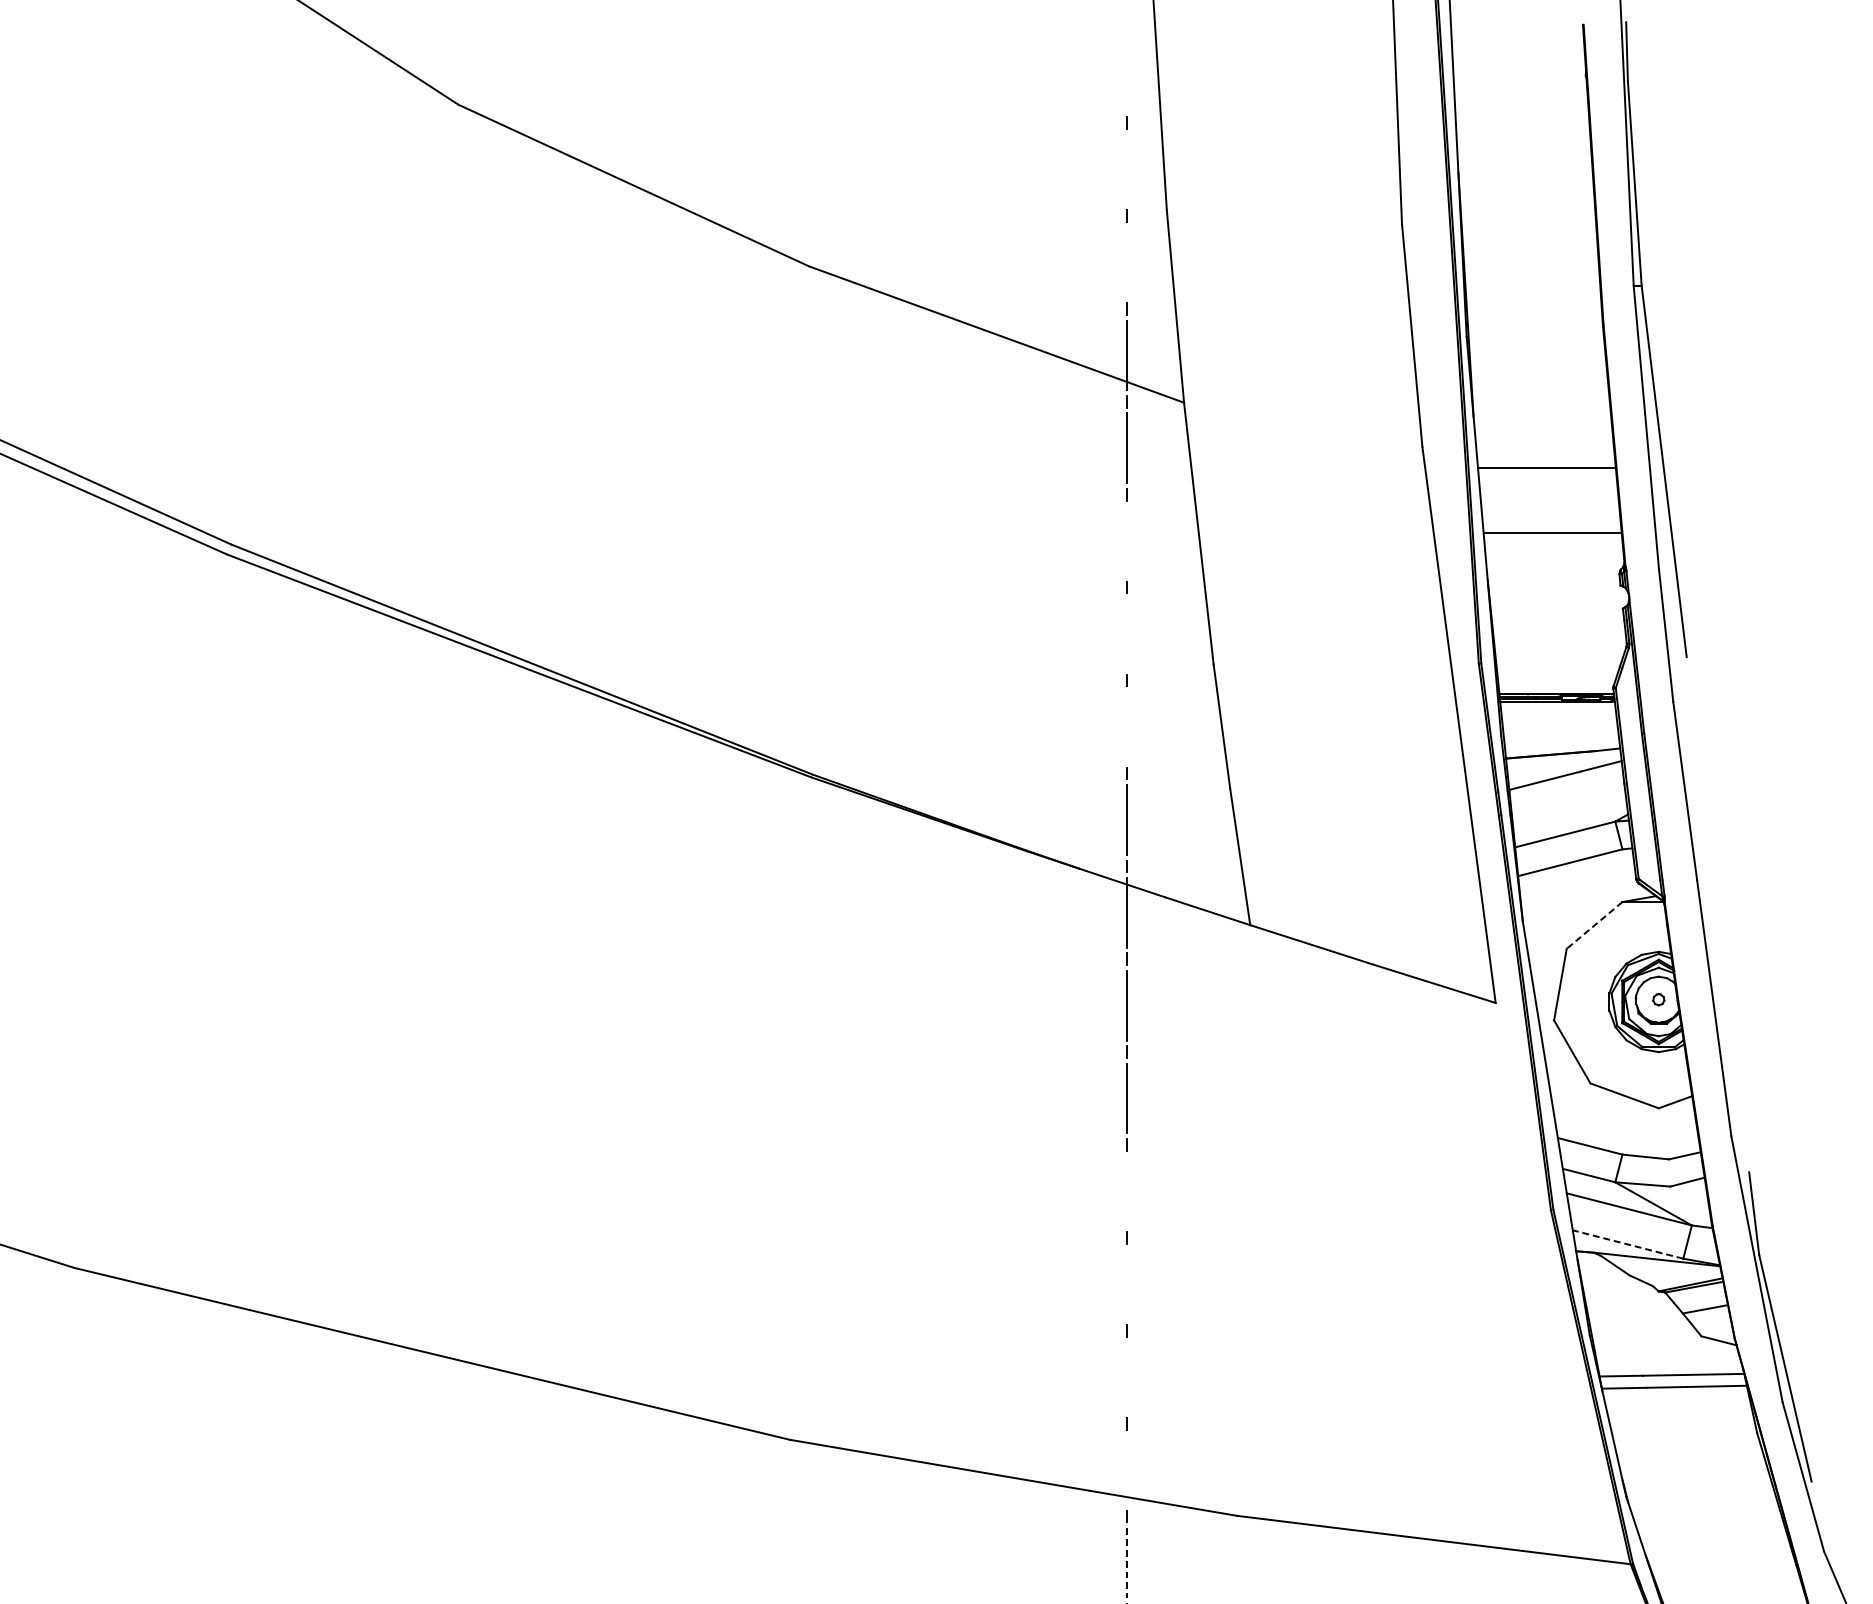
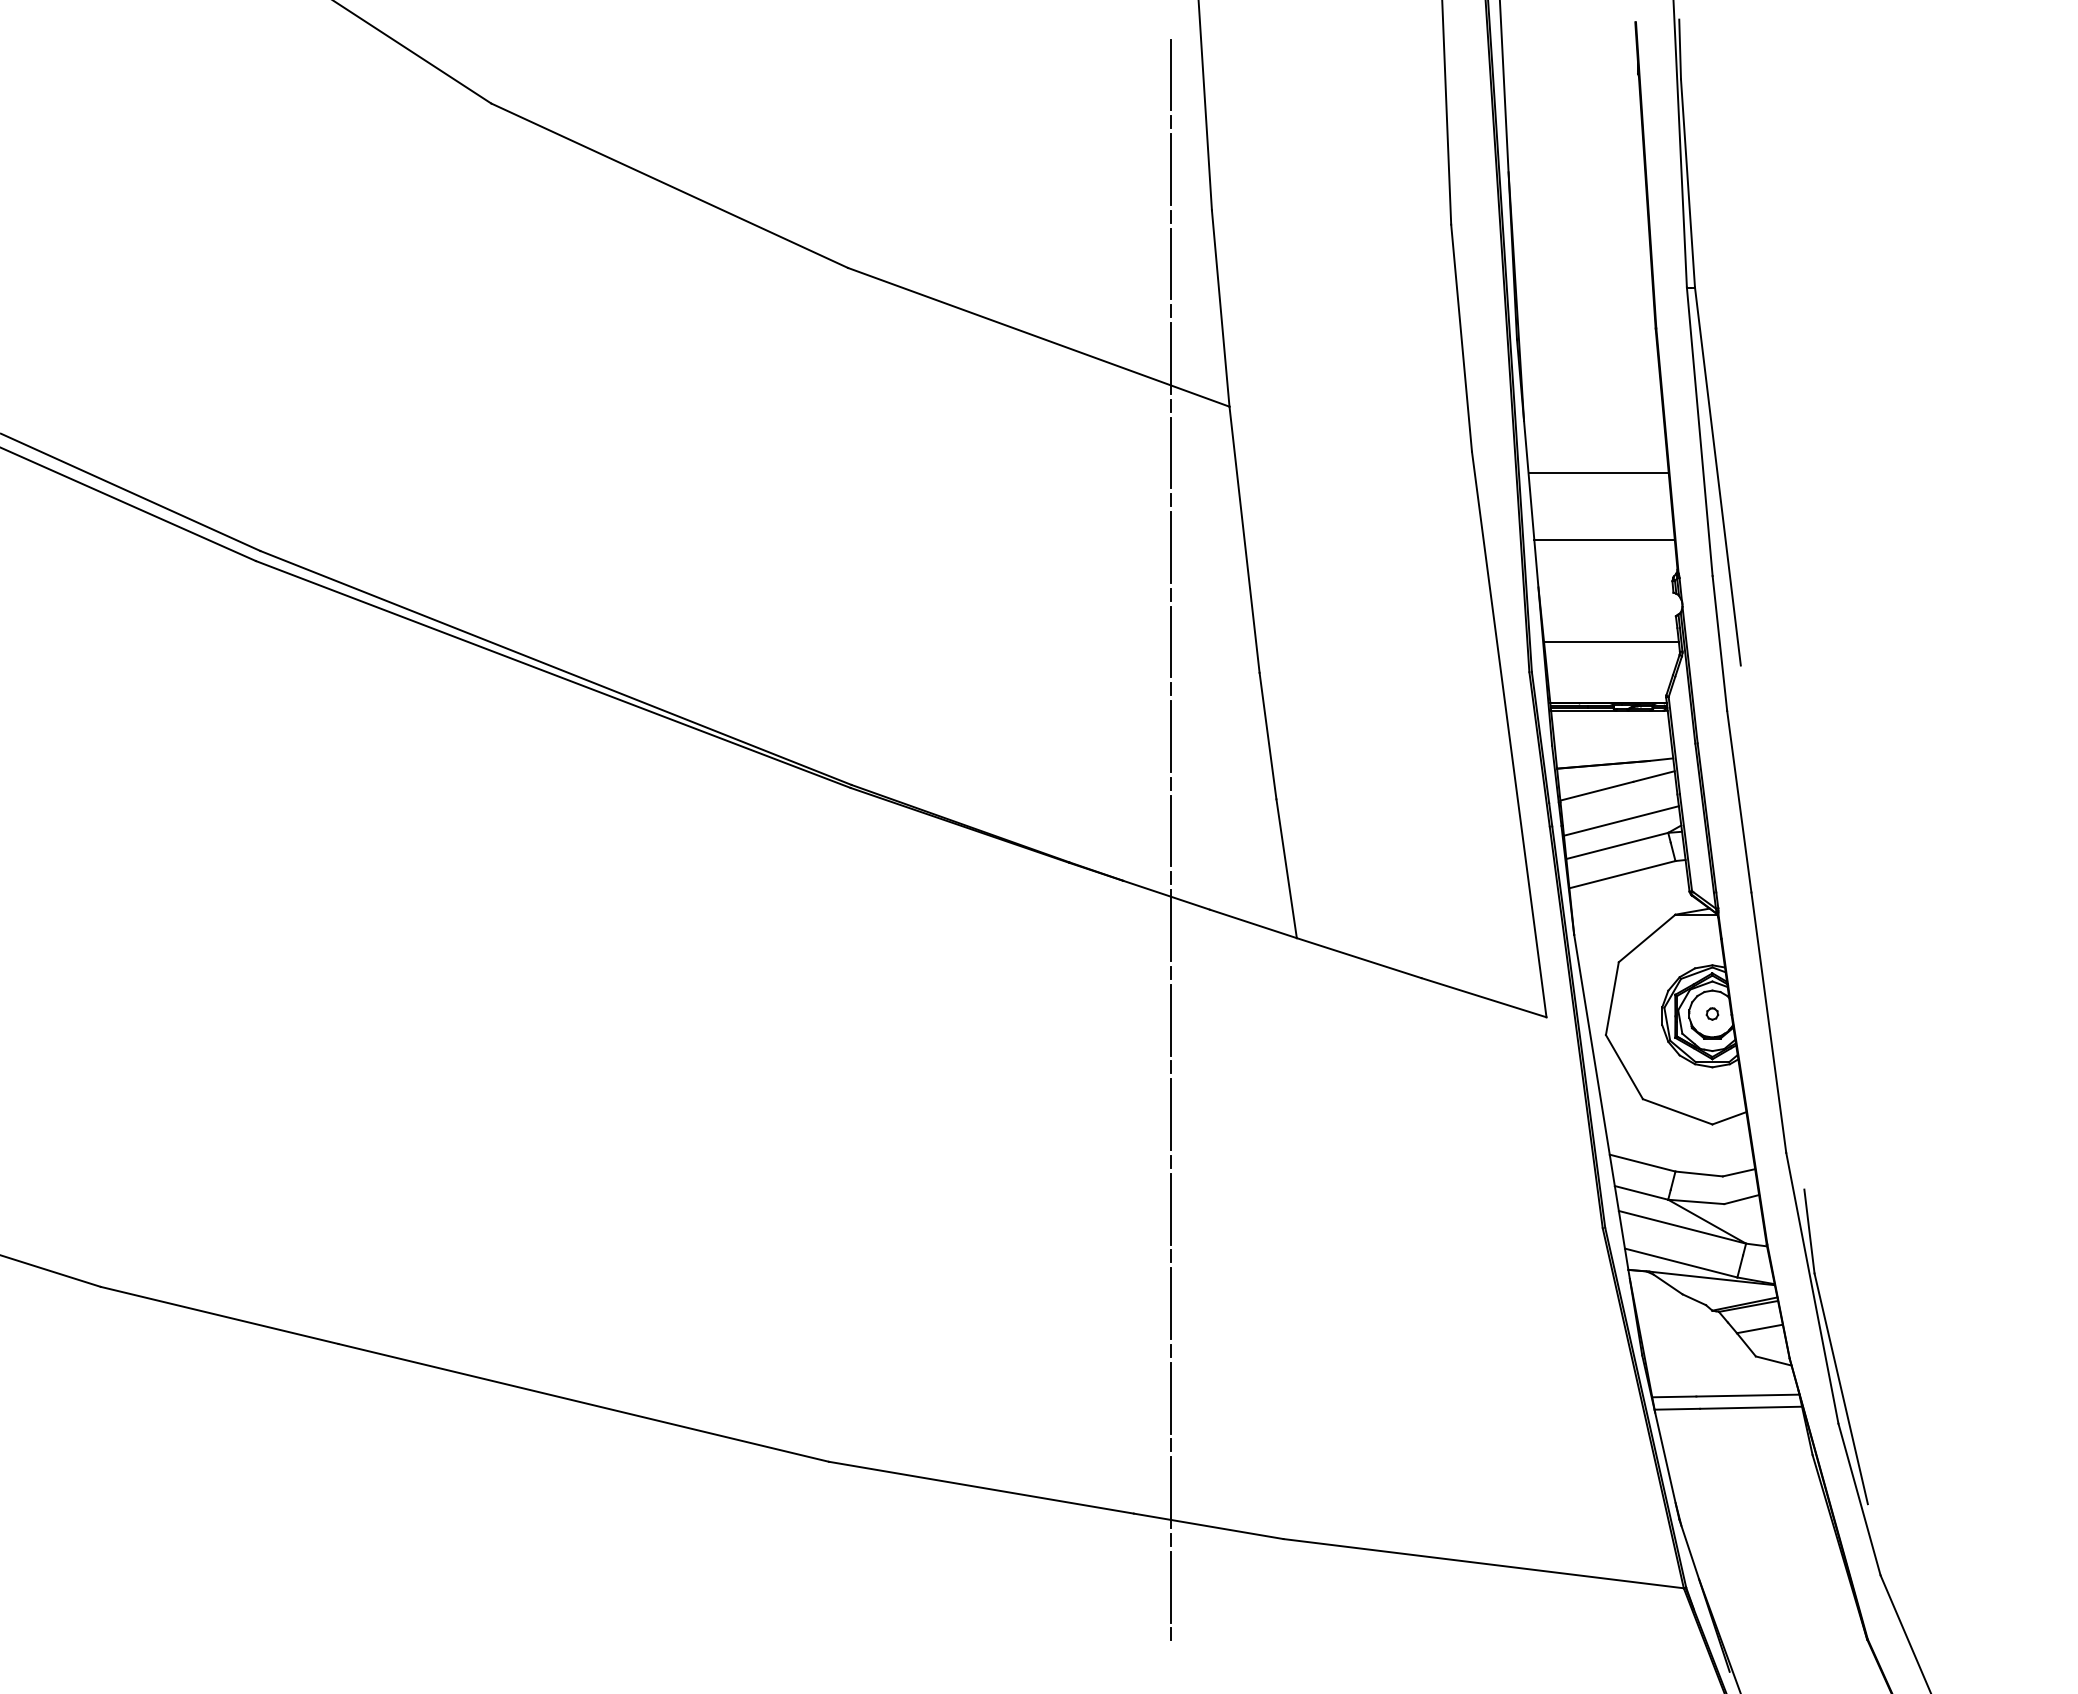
line: (1127, 76) -> (1171, 74), added
line: (1127, 169) -> (1171, 169), added
line: (1127, 261) -> (1171, 263), added
line: (1127, 541) -> (1171, 547), added
line: (1127, 633) -> (1171, 641), added
line: (1559, 634) -> (1611, 642), added
line: (1127, 726) -> (1171, 736), added
line: (1568, 809) -> (1620, 820), added
line: (1594, 925) -> (1647, 938), dashed -> solid
line: (1127, 1190) -> (1171, 1208), added
line: (1627, 1243) -> (1680, 1262), dashed -> solid
line: (1127, 1284) -> (1171, 1303), added
line: (1127, 1376) -> (1171, 1397), added
line: (1127, 1470) -> (1171, 1492), added
line: (1127, 1563) -> (1171, 1587), dashed -> solid

